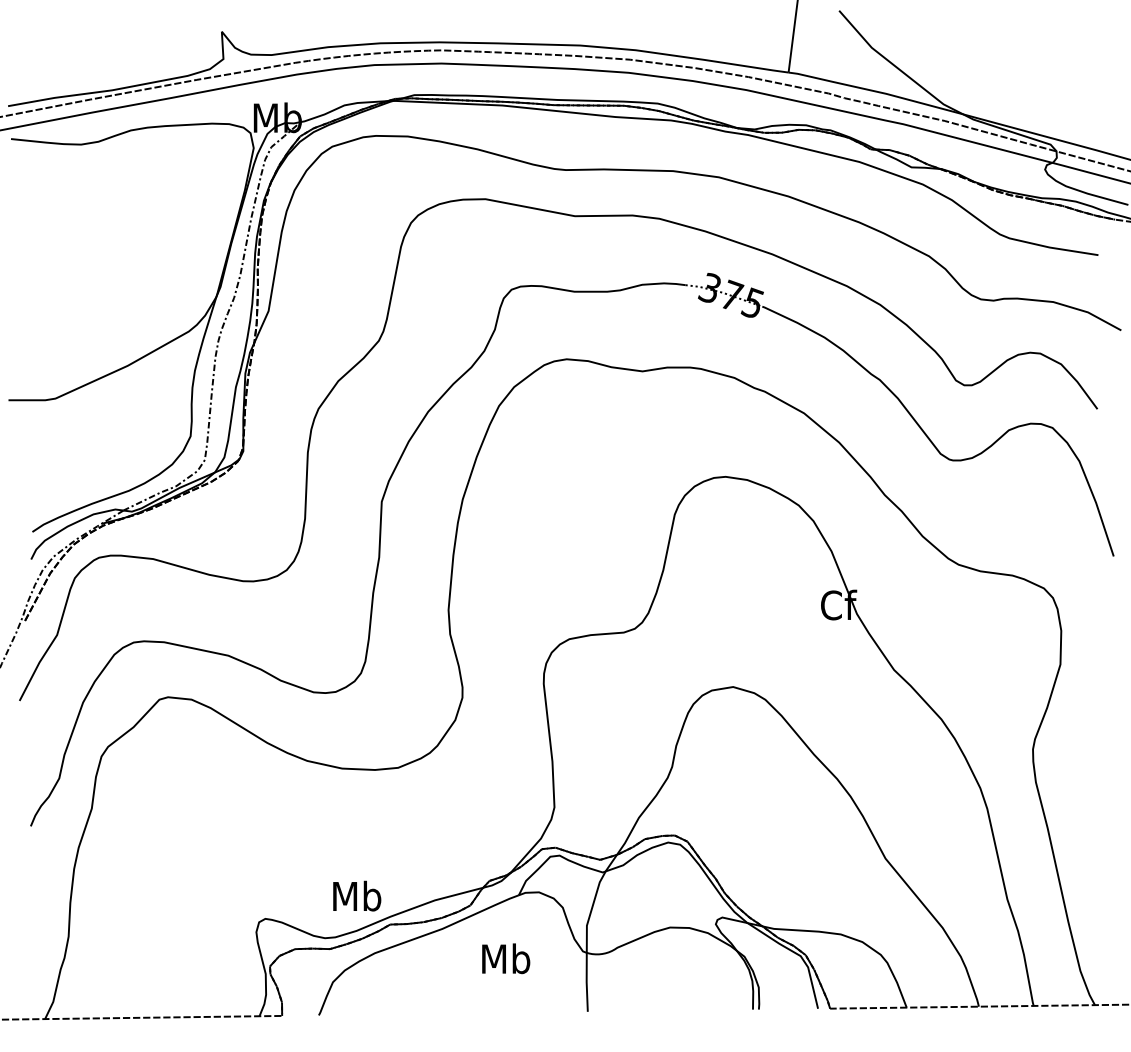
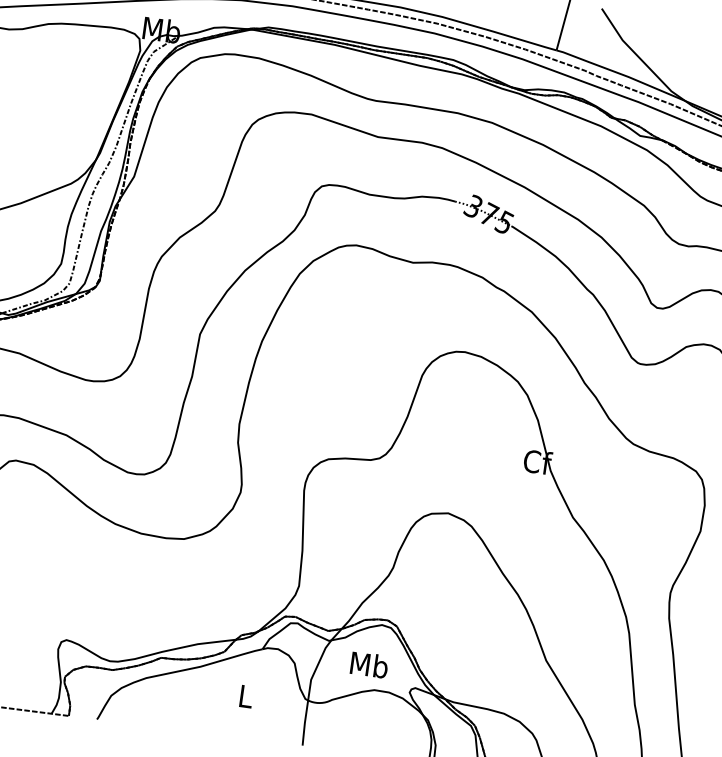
text: (357, 895) -> (369, 664), moved
text: (506, 958) -> (246, 696), Mb -> L

